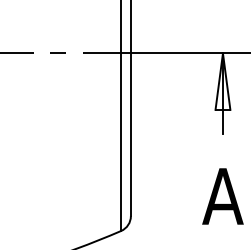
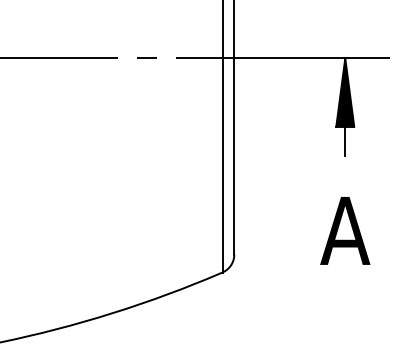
fill: (223, 81) -> (345, 92), added

